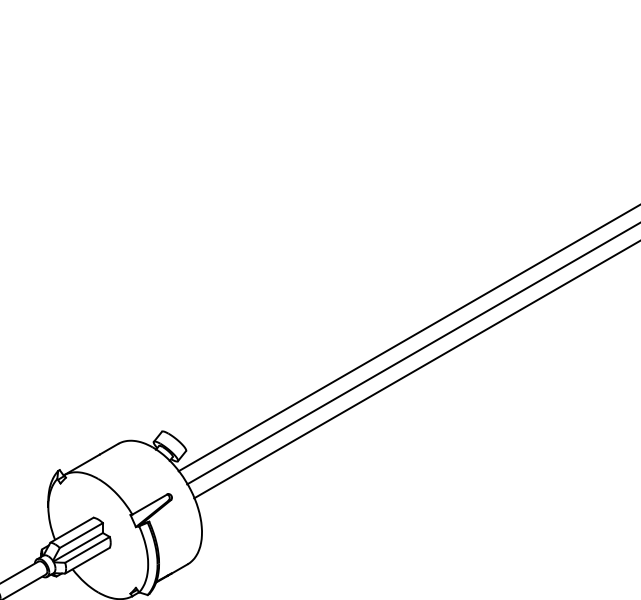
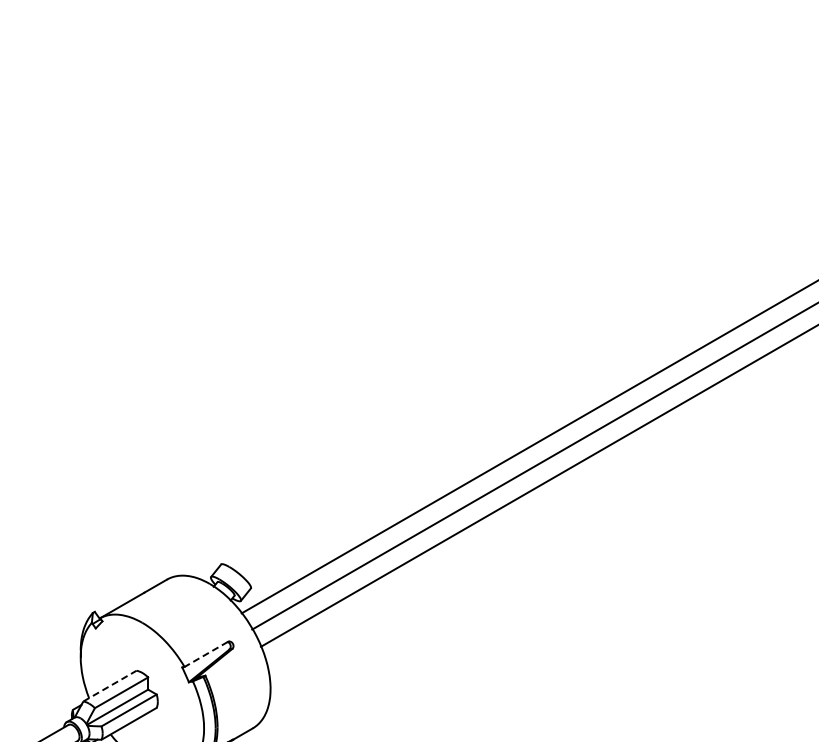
line: (149, 504) -> (205, 654), solid -> dashed
line: (72, 530) -> (110, 686), solid -> dashed

